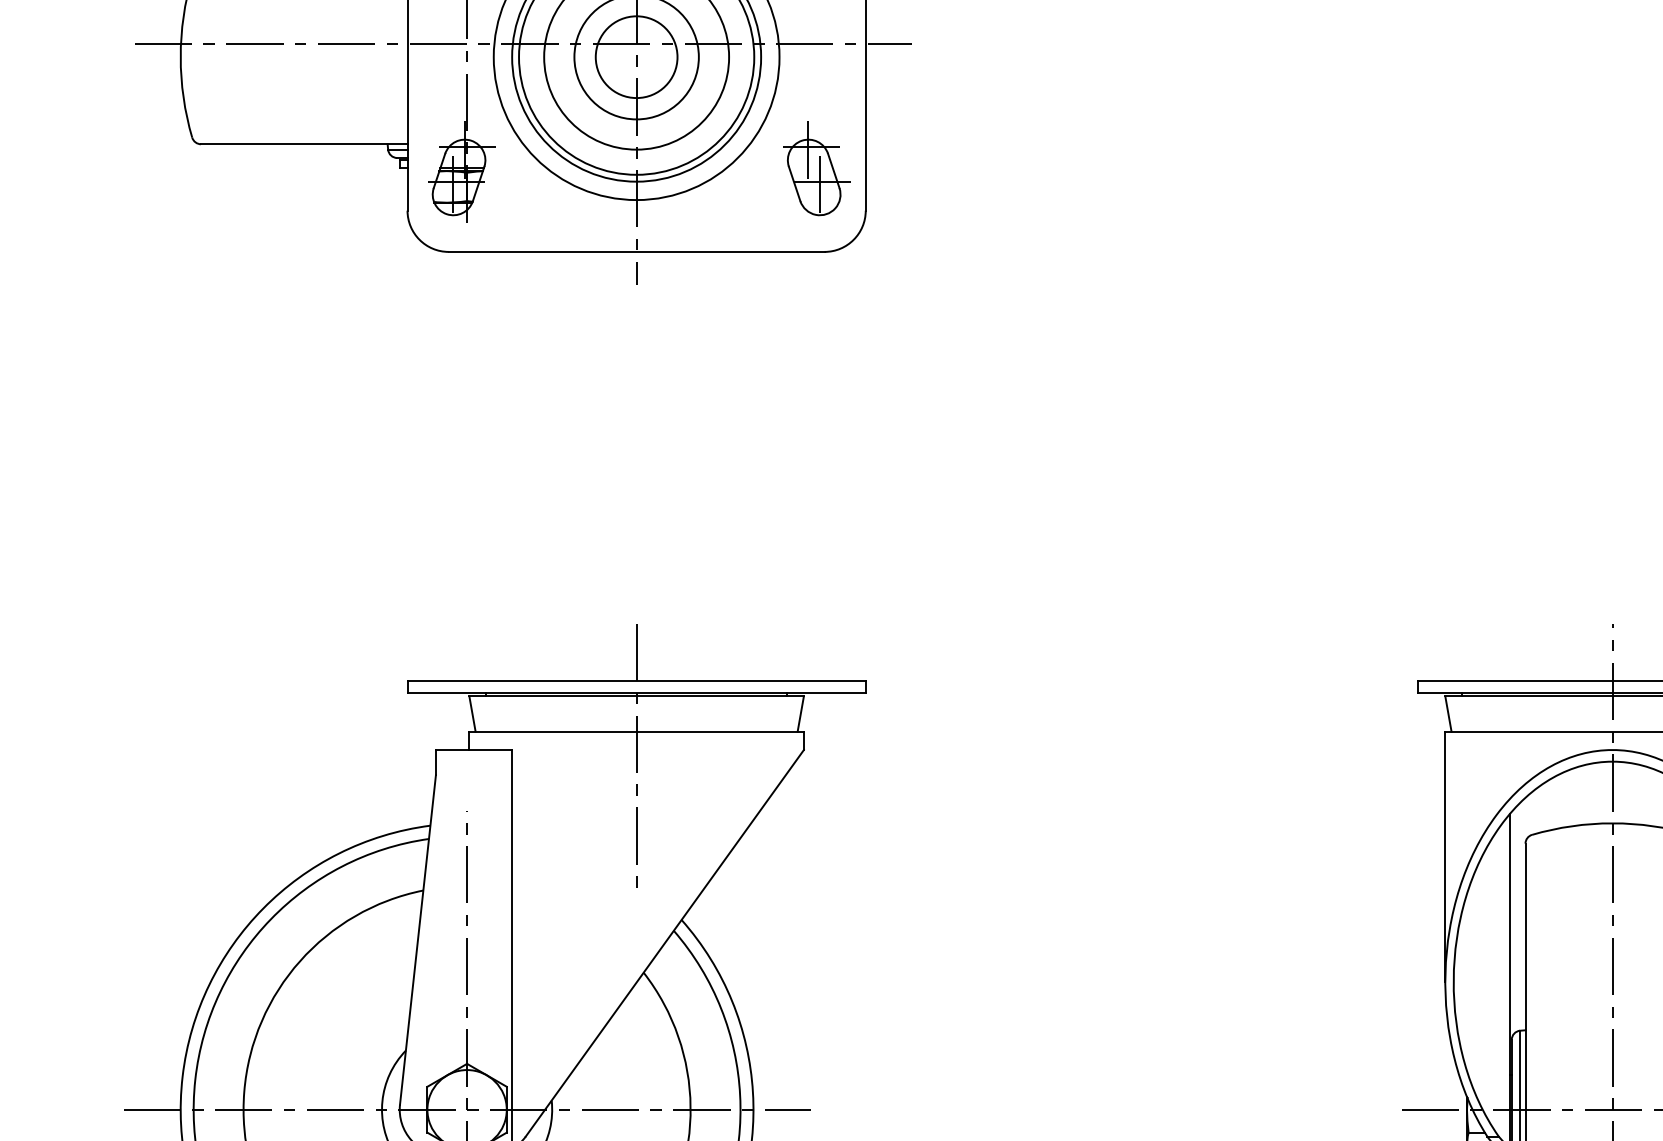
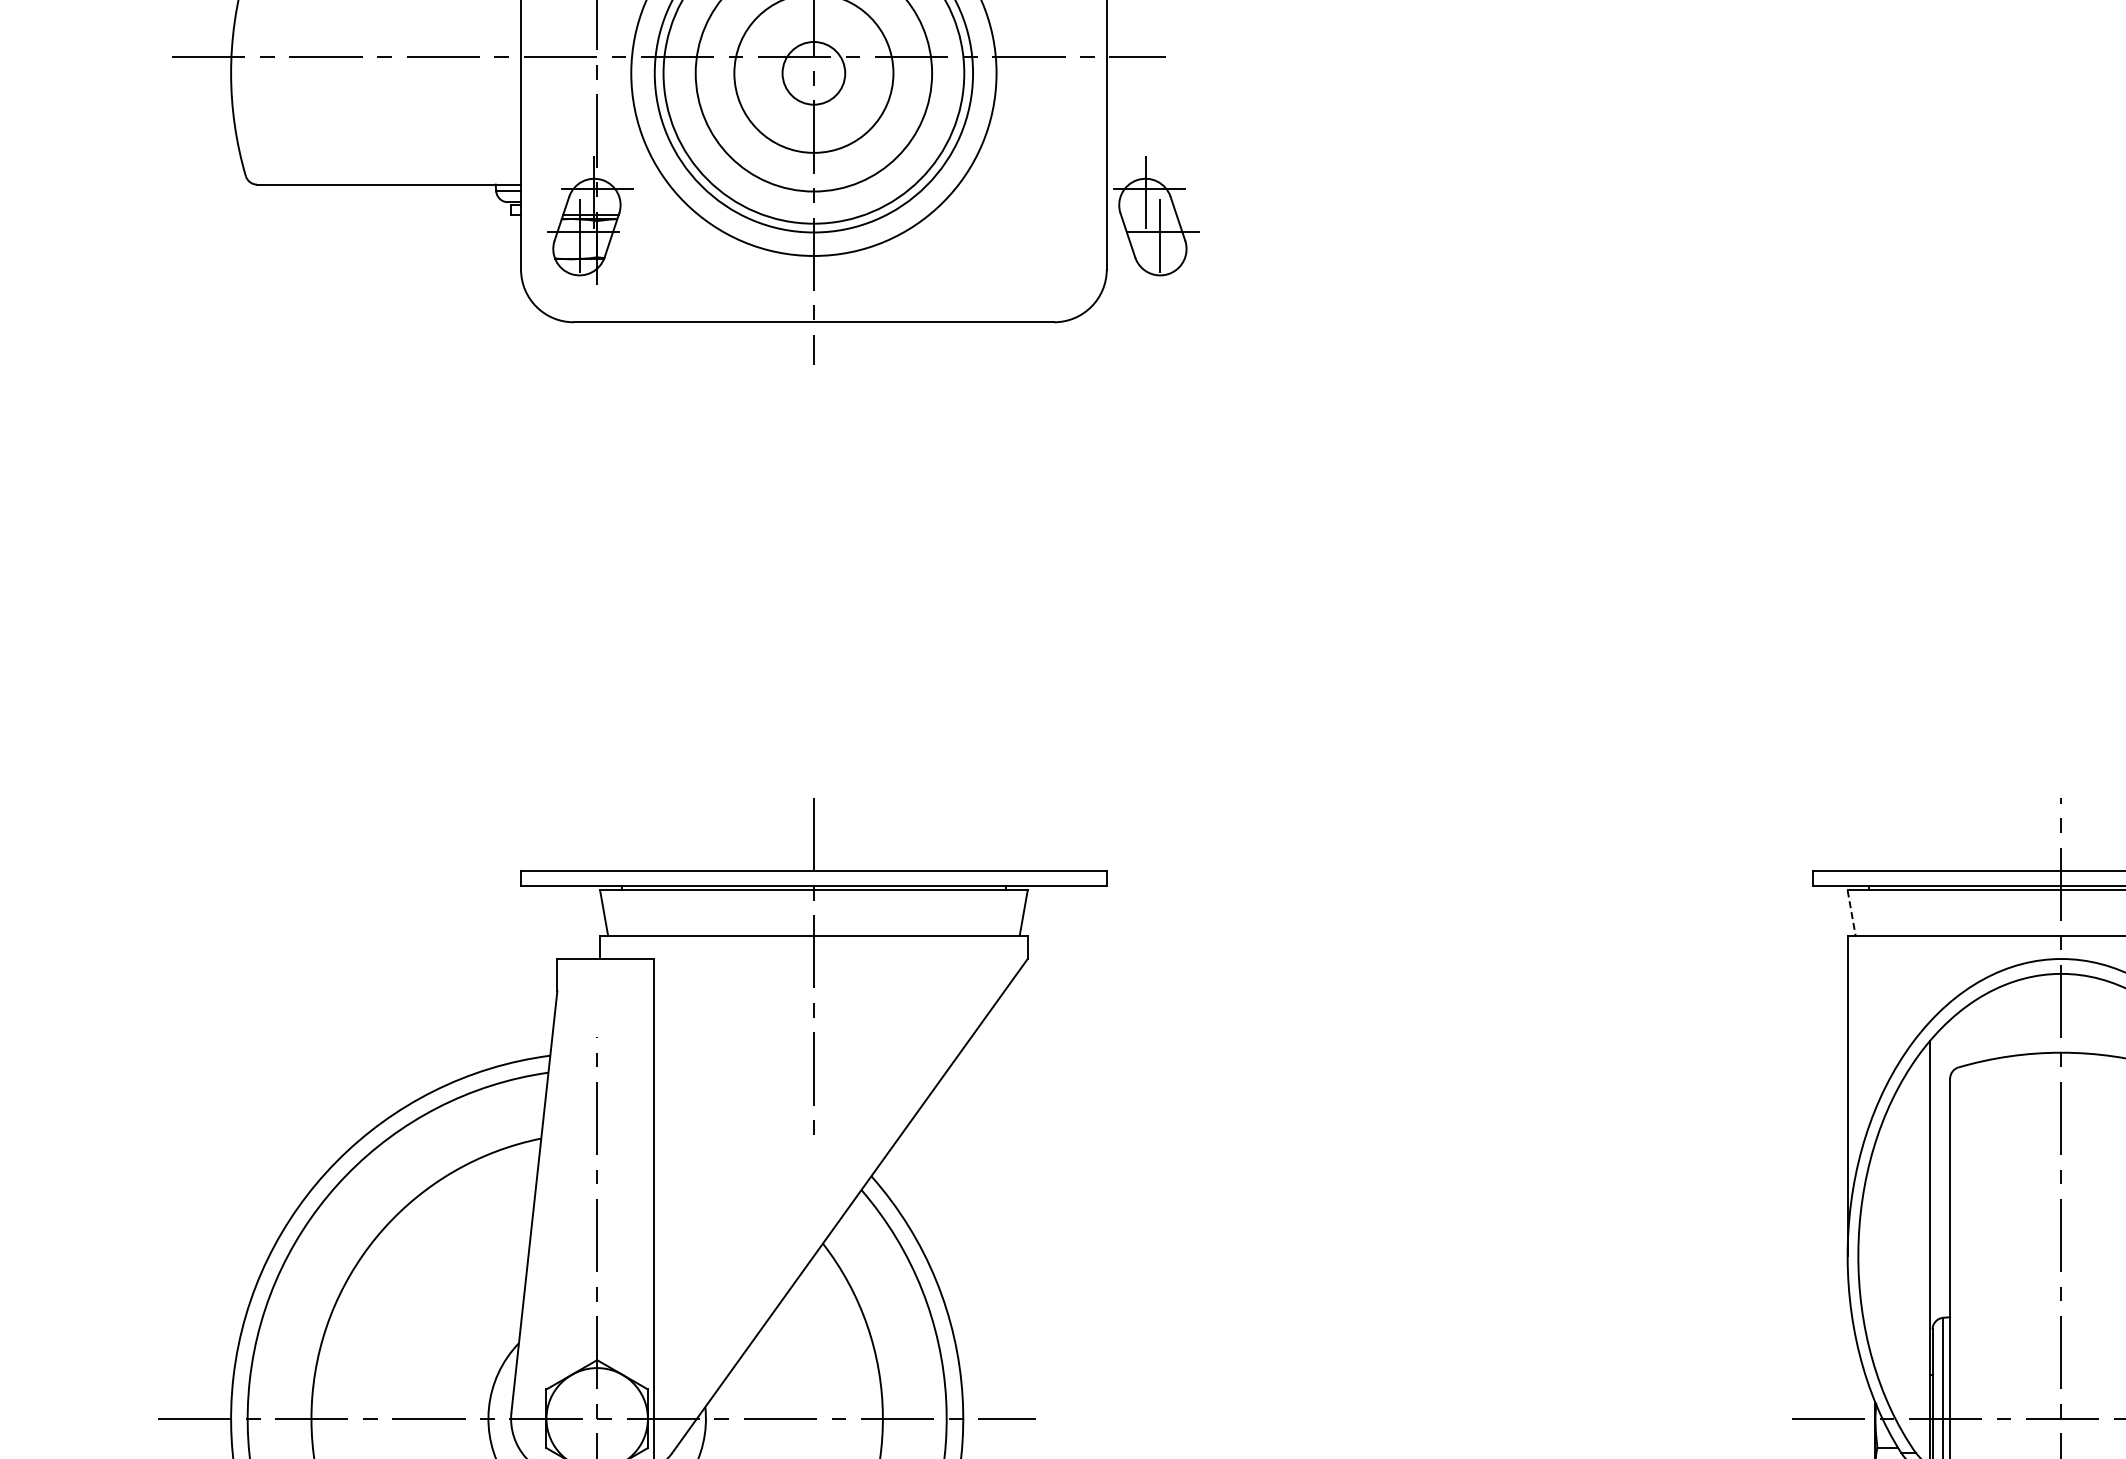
circle: (636, 57) -> (813, 73), size x0.6
part: (817, 169) -> (1156, 216), moved
line: (1448, 714) -> (1851, 913), solid -> dashed

